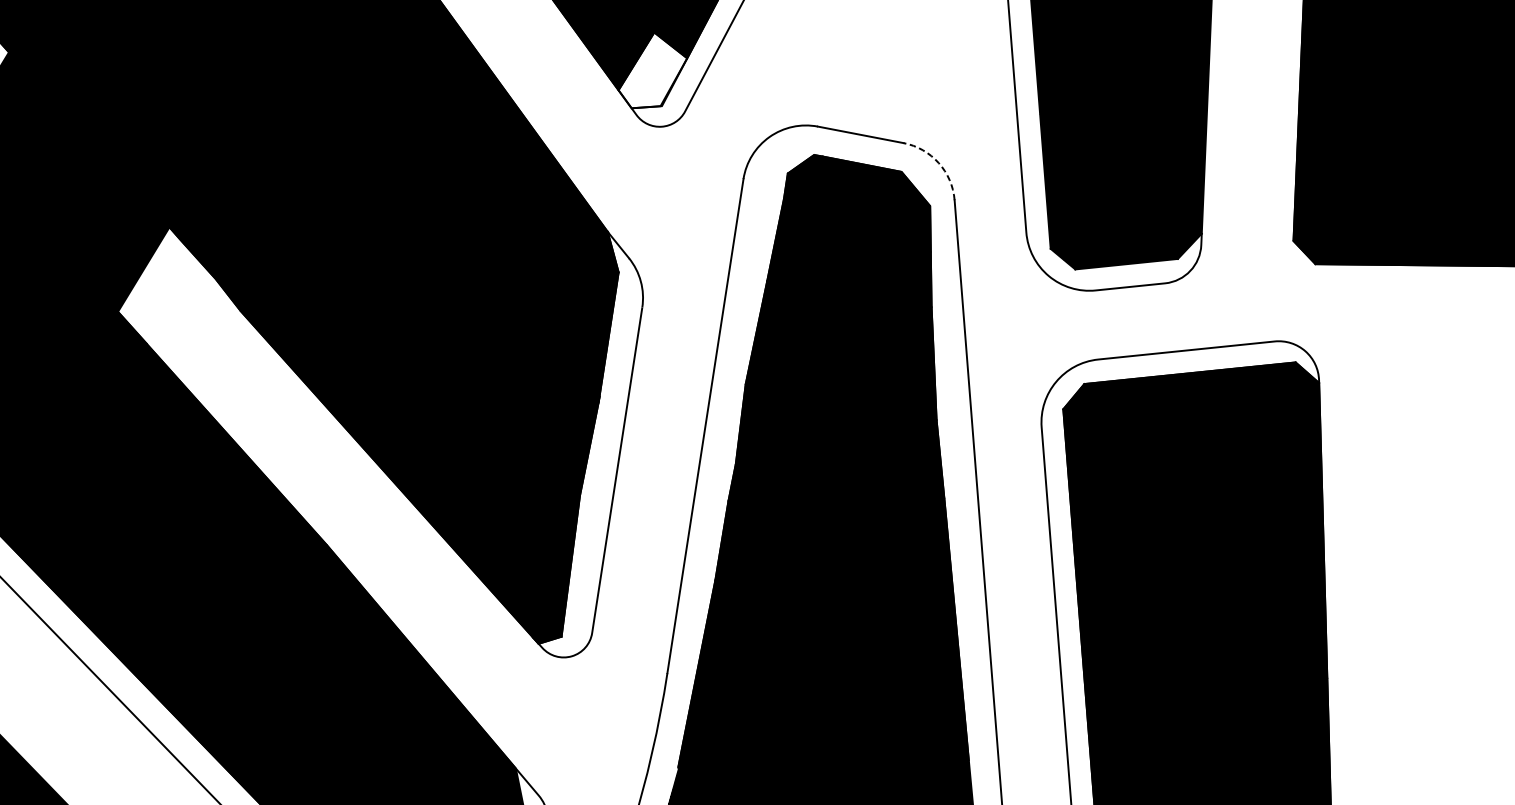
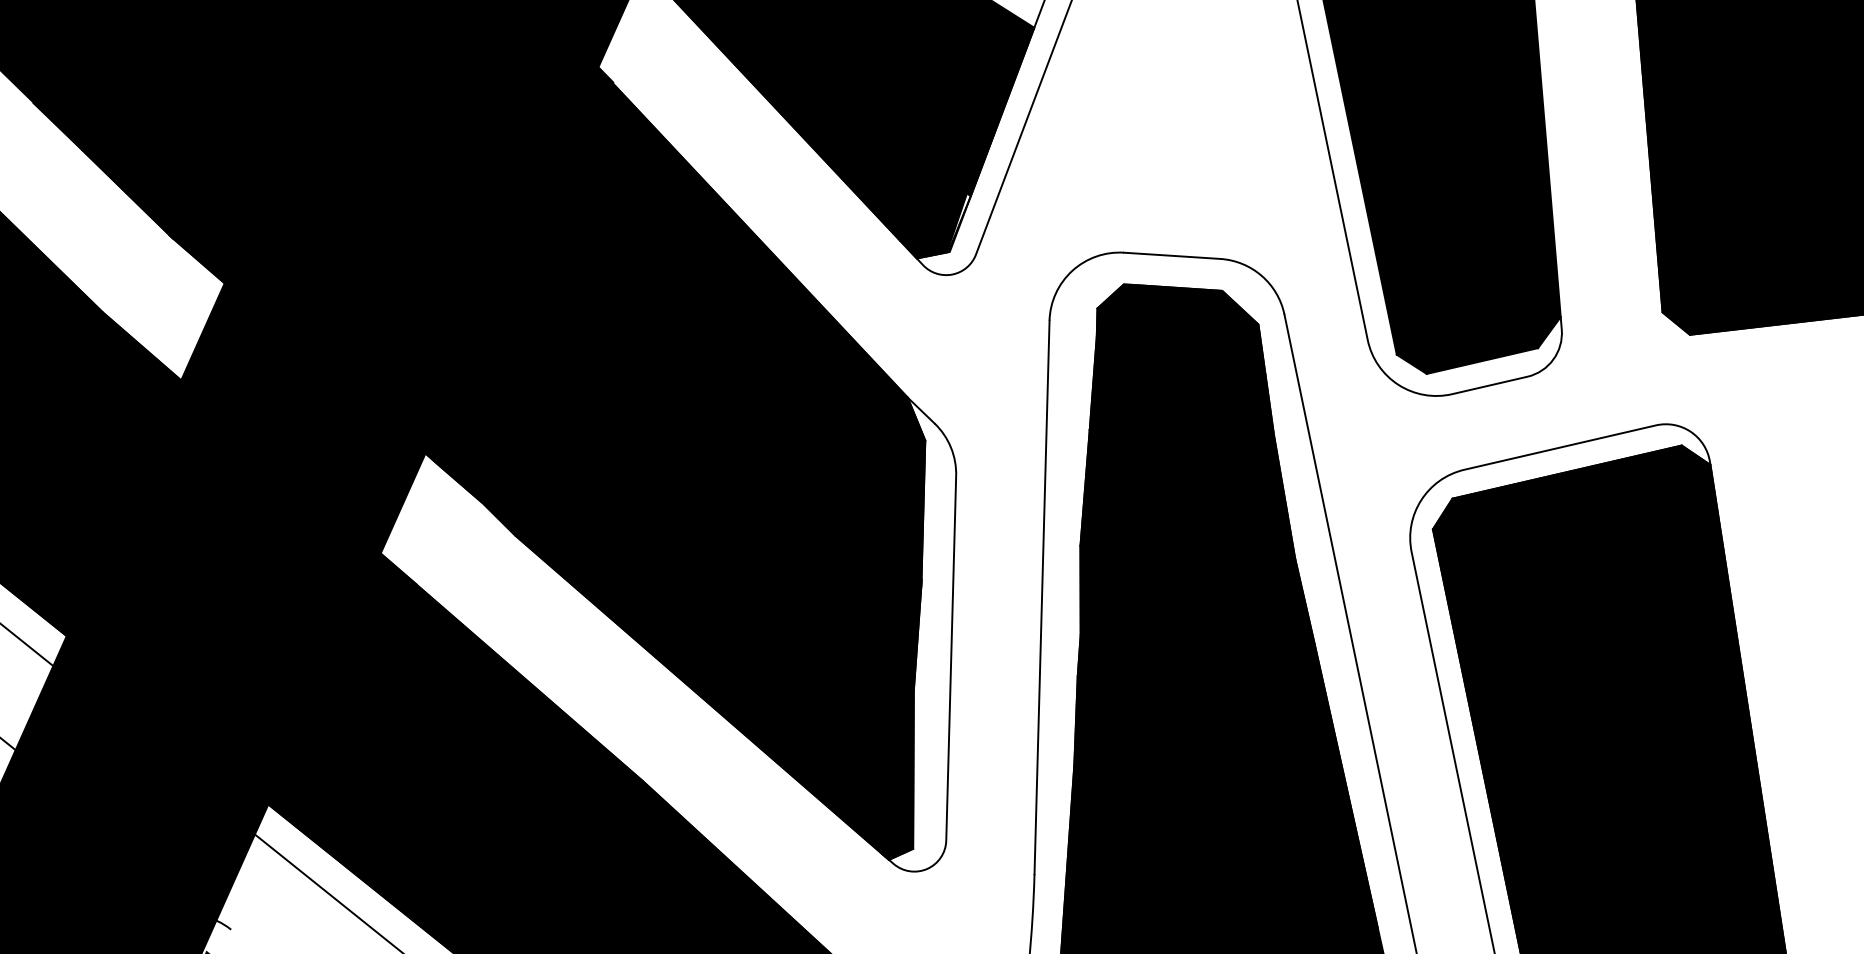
fill: (651, 70) -> (933, 214), added
arc: (938, 162) -> (1261, 275), dashed -> solid

